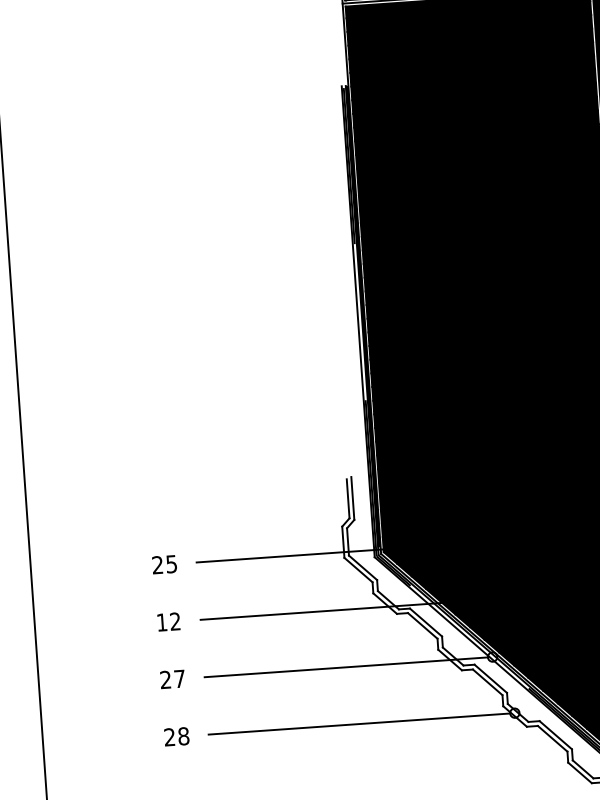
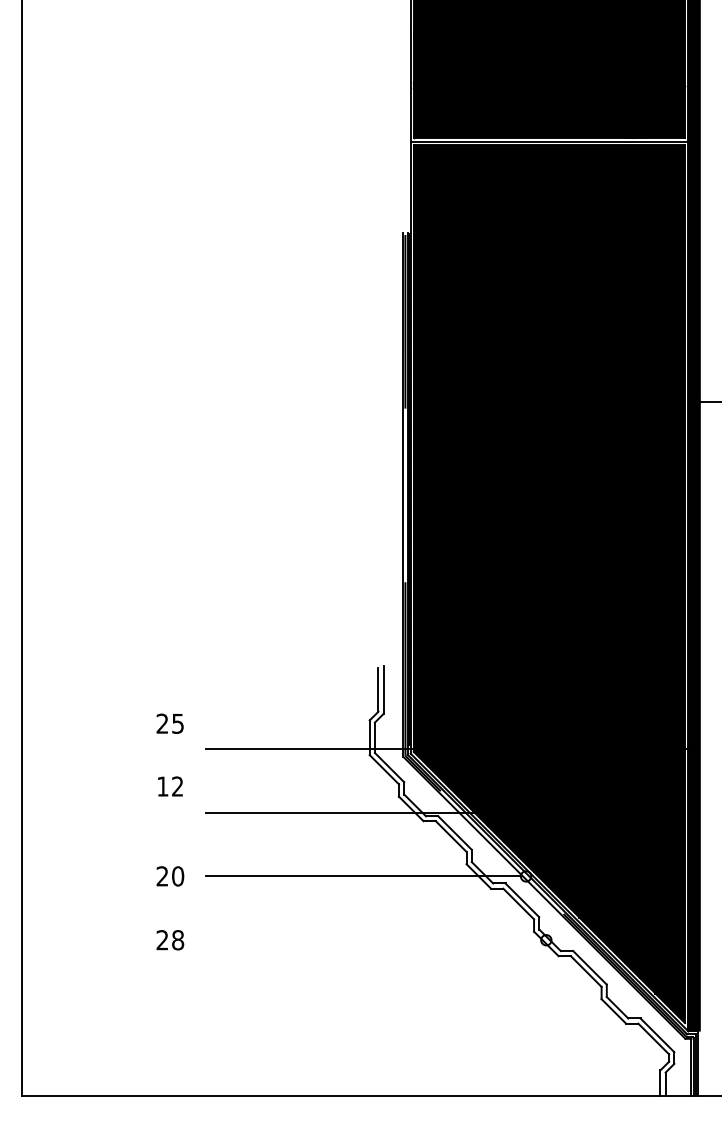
text: (164, 564) -> (169, 723), moved
text: (168, 621) -> (170, 786), moved
text: (180, 678) -> (178, 876), 27 -> 20
line: (359, 724) -> (373, 940), removed

